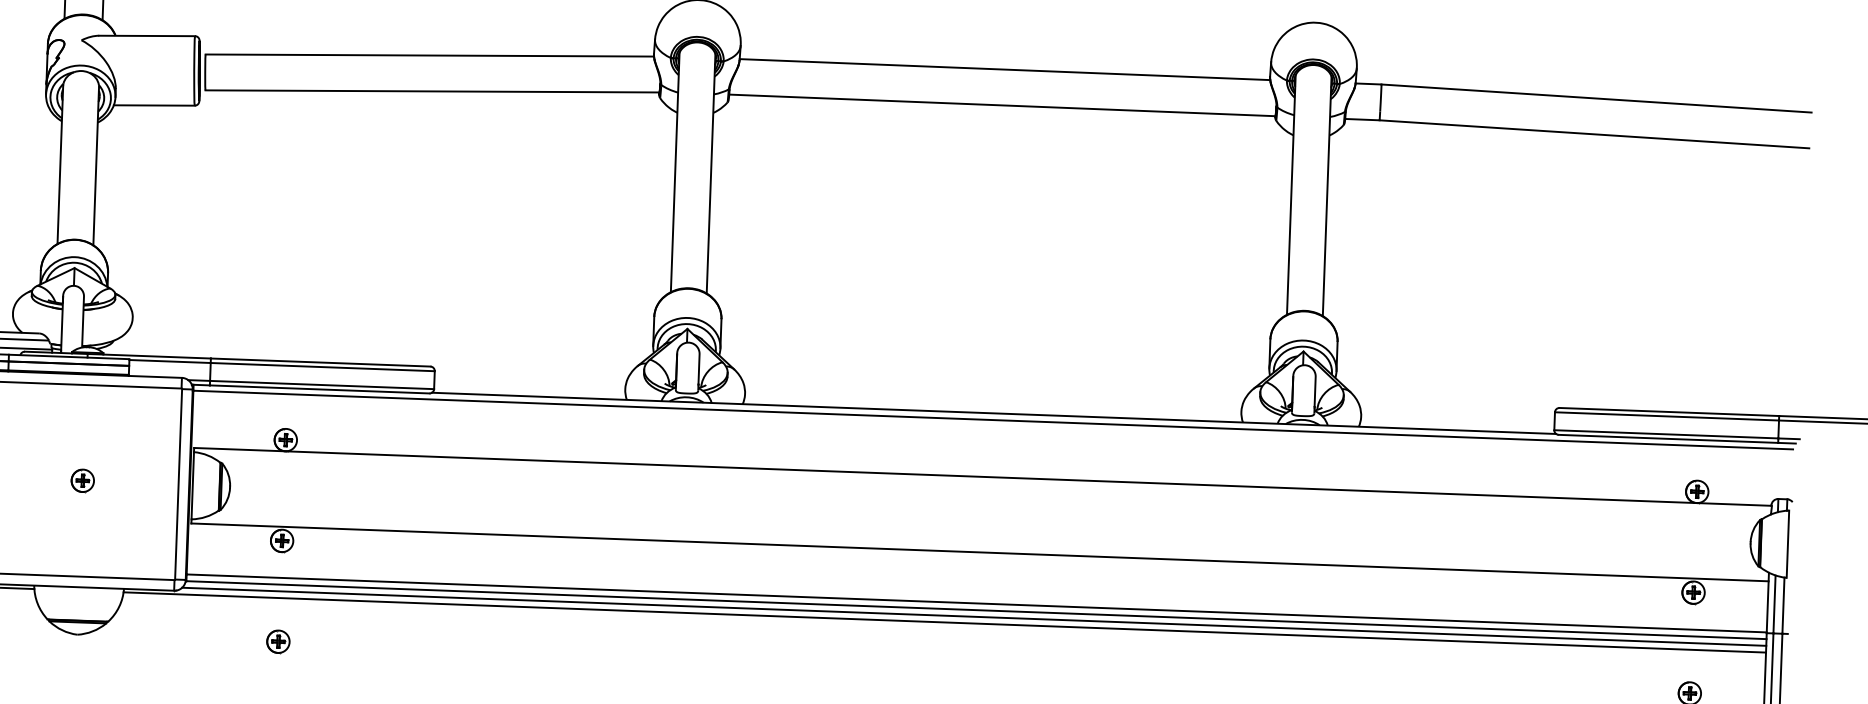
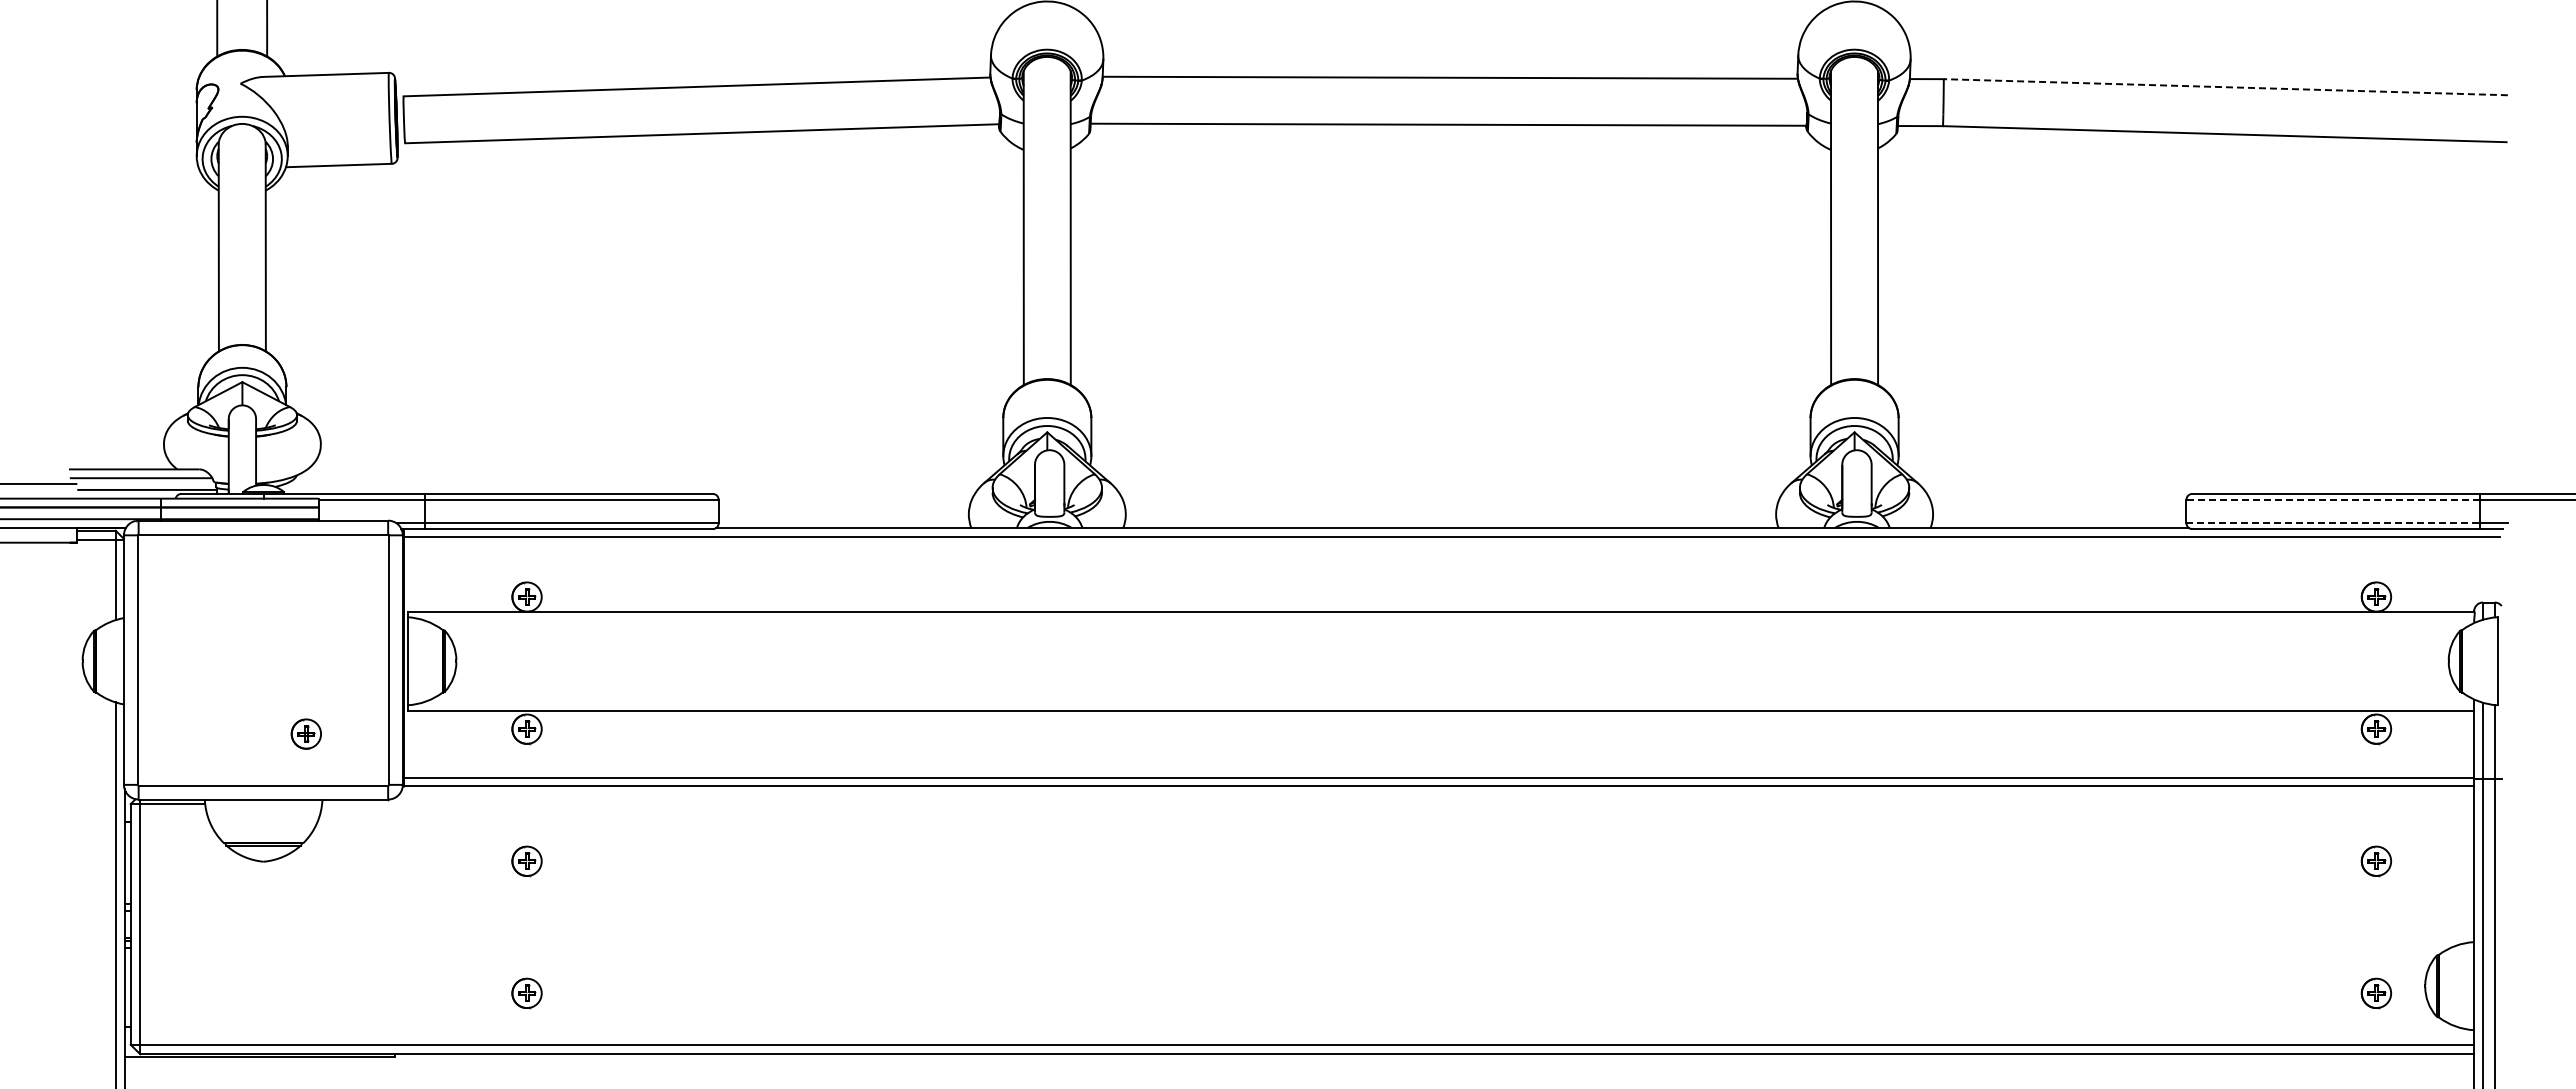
line: (1596, 98) -> (2225, 87), solid -> dashed
line: (1667, 416) -> (2333, 499), solid -> dashed
line: (1666, 434) -> (2333, 523), solid -> dashed
part: (82, 480) -> (305, 733), moved
line: (974, 616) -> (1436, 795), removed
line: (945, 622) -> (1398, 804), removed

